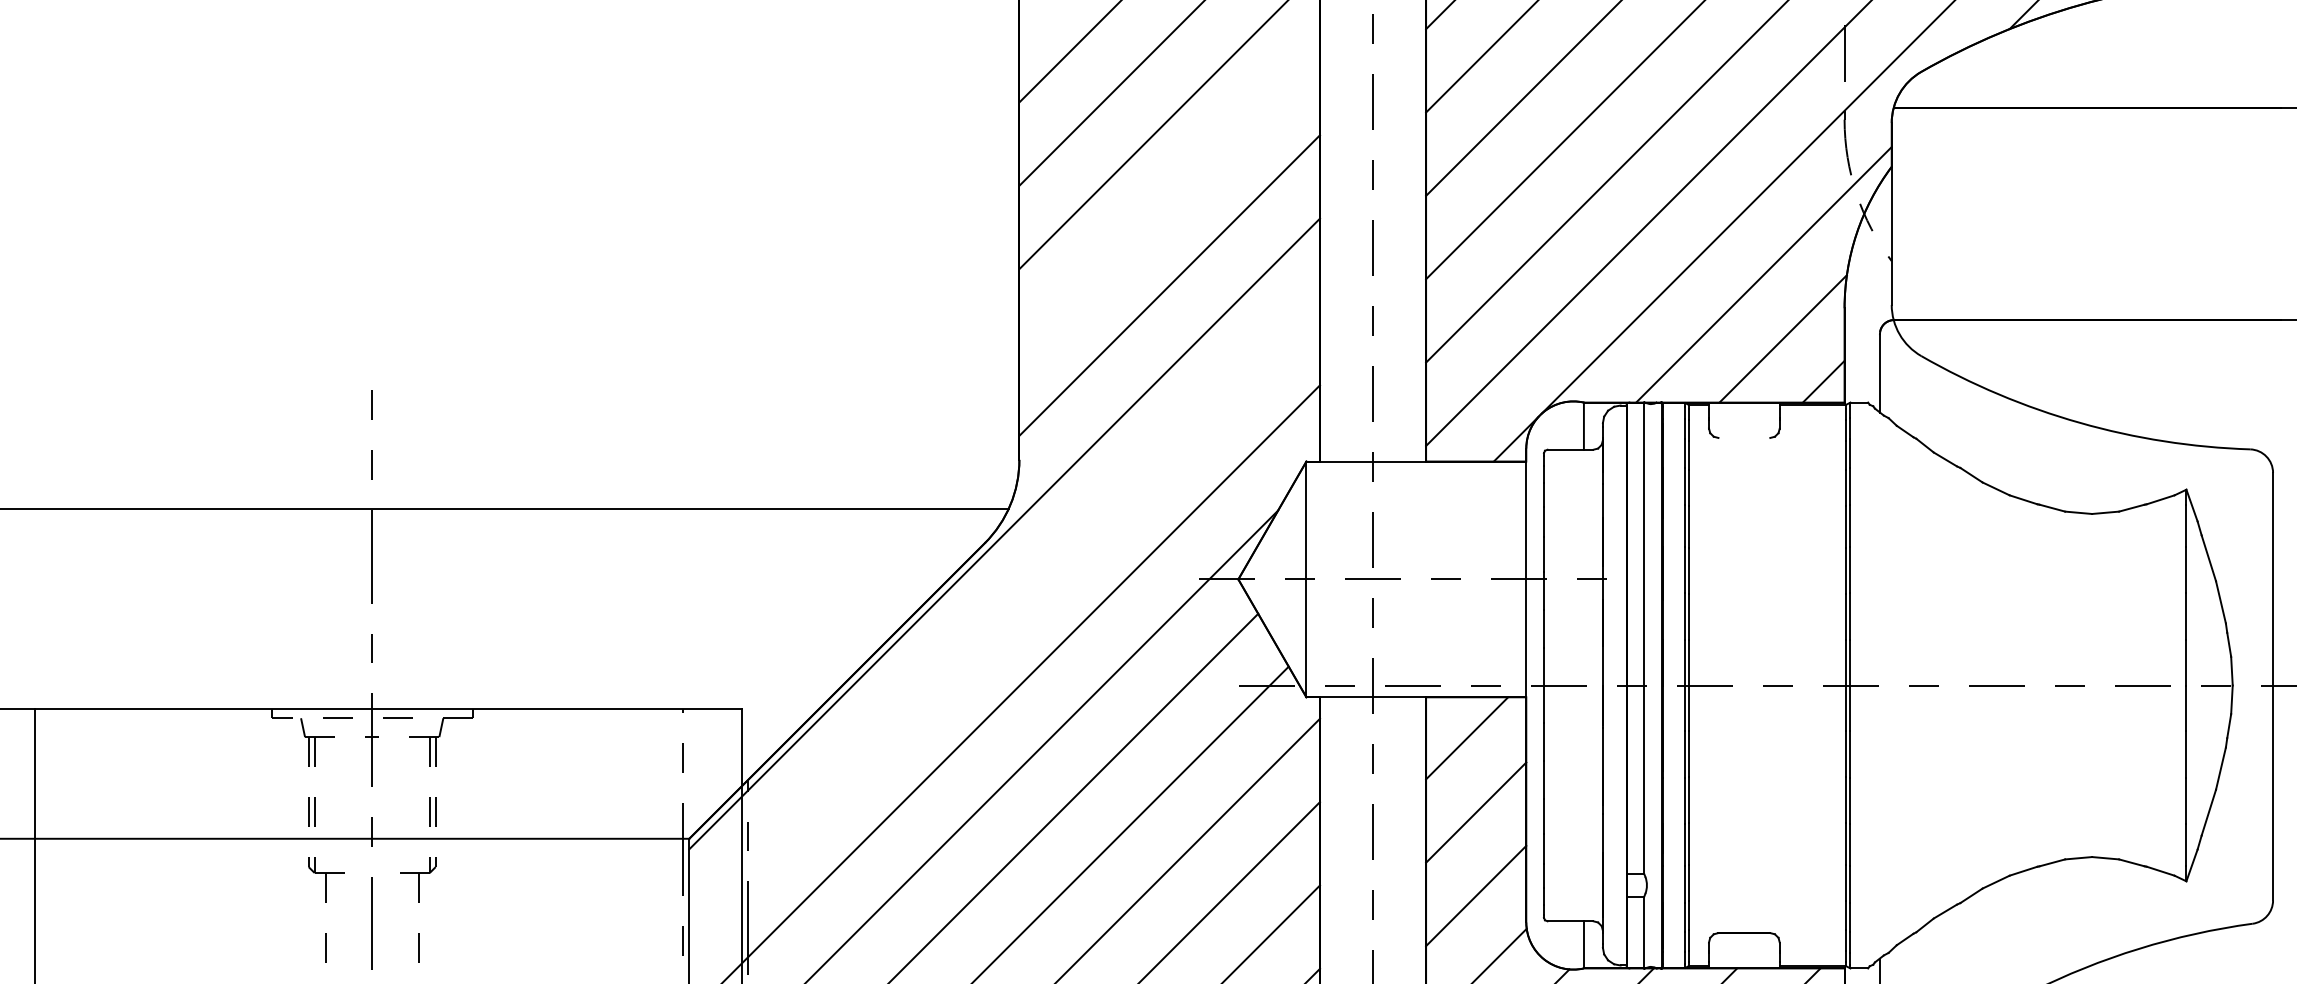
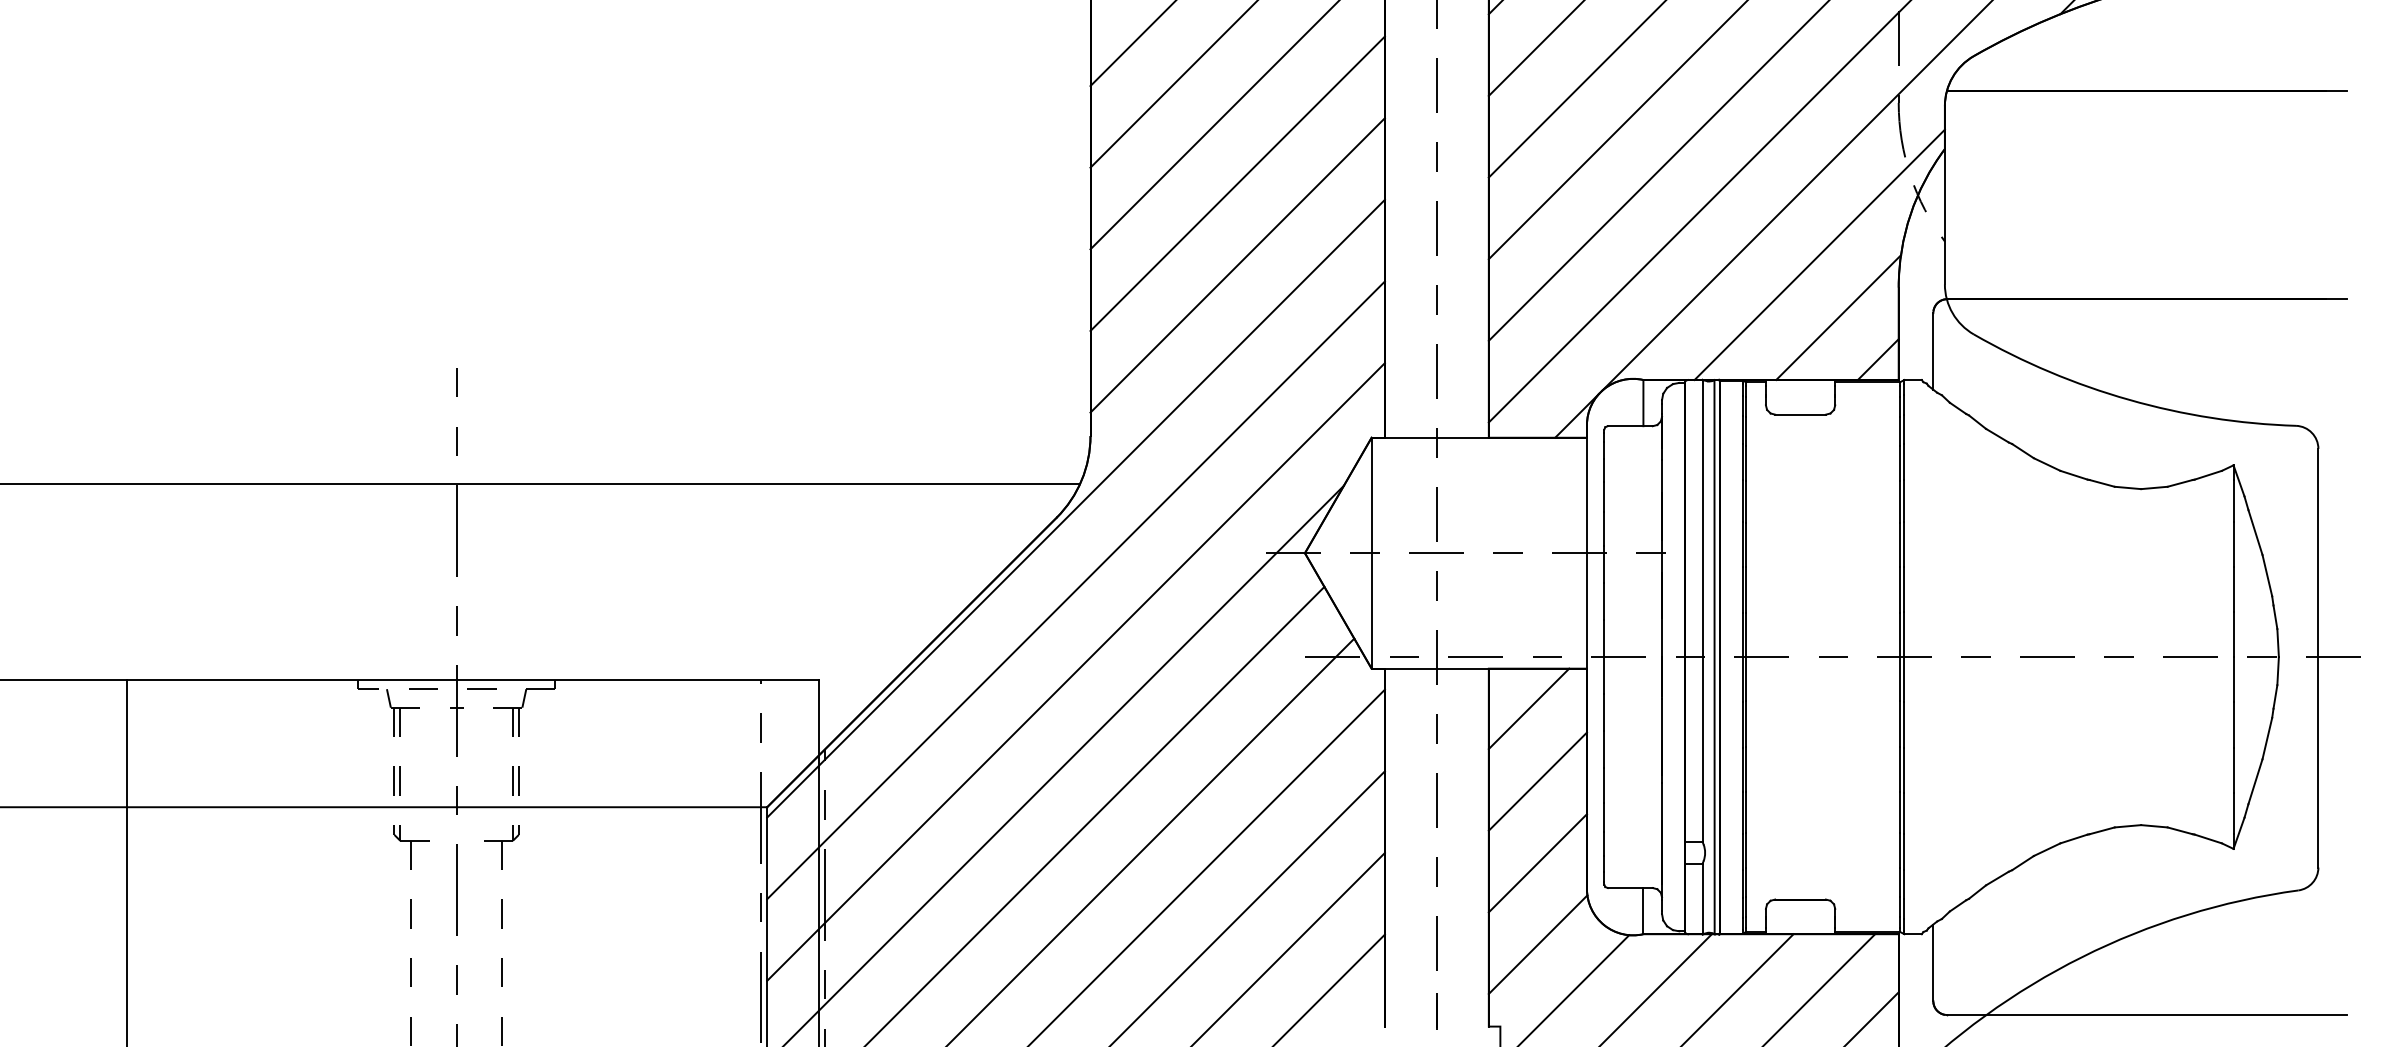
line: (1169, 201) -> (1237, 183), added
line: (1744, 437) -> (1800, 414), added
line: (1004, 617) -> (1075, 590), added
line: (1656, 685) -> (1714, 657), added

